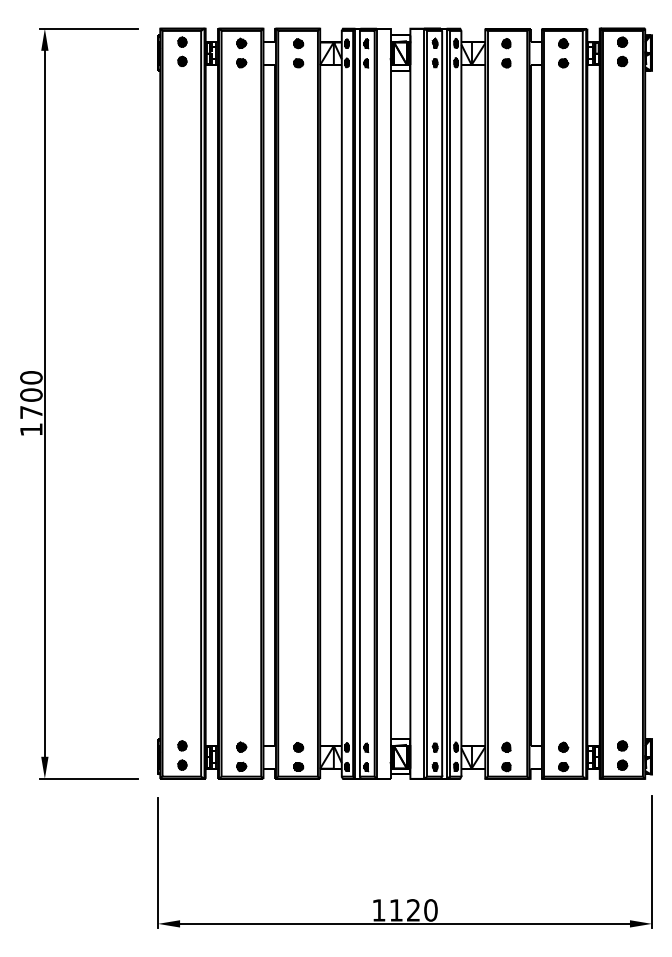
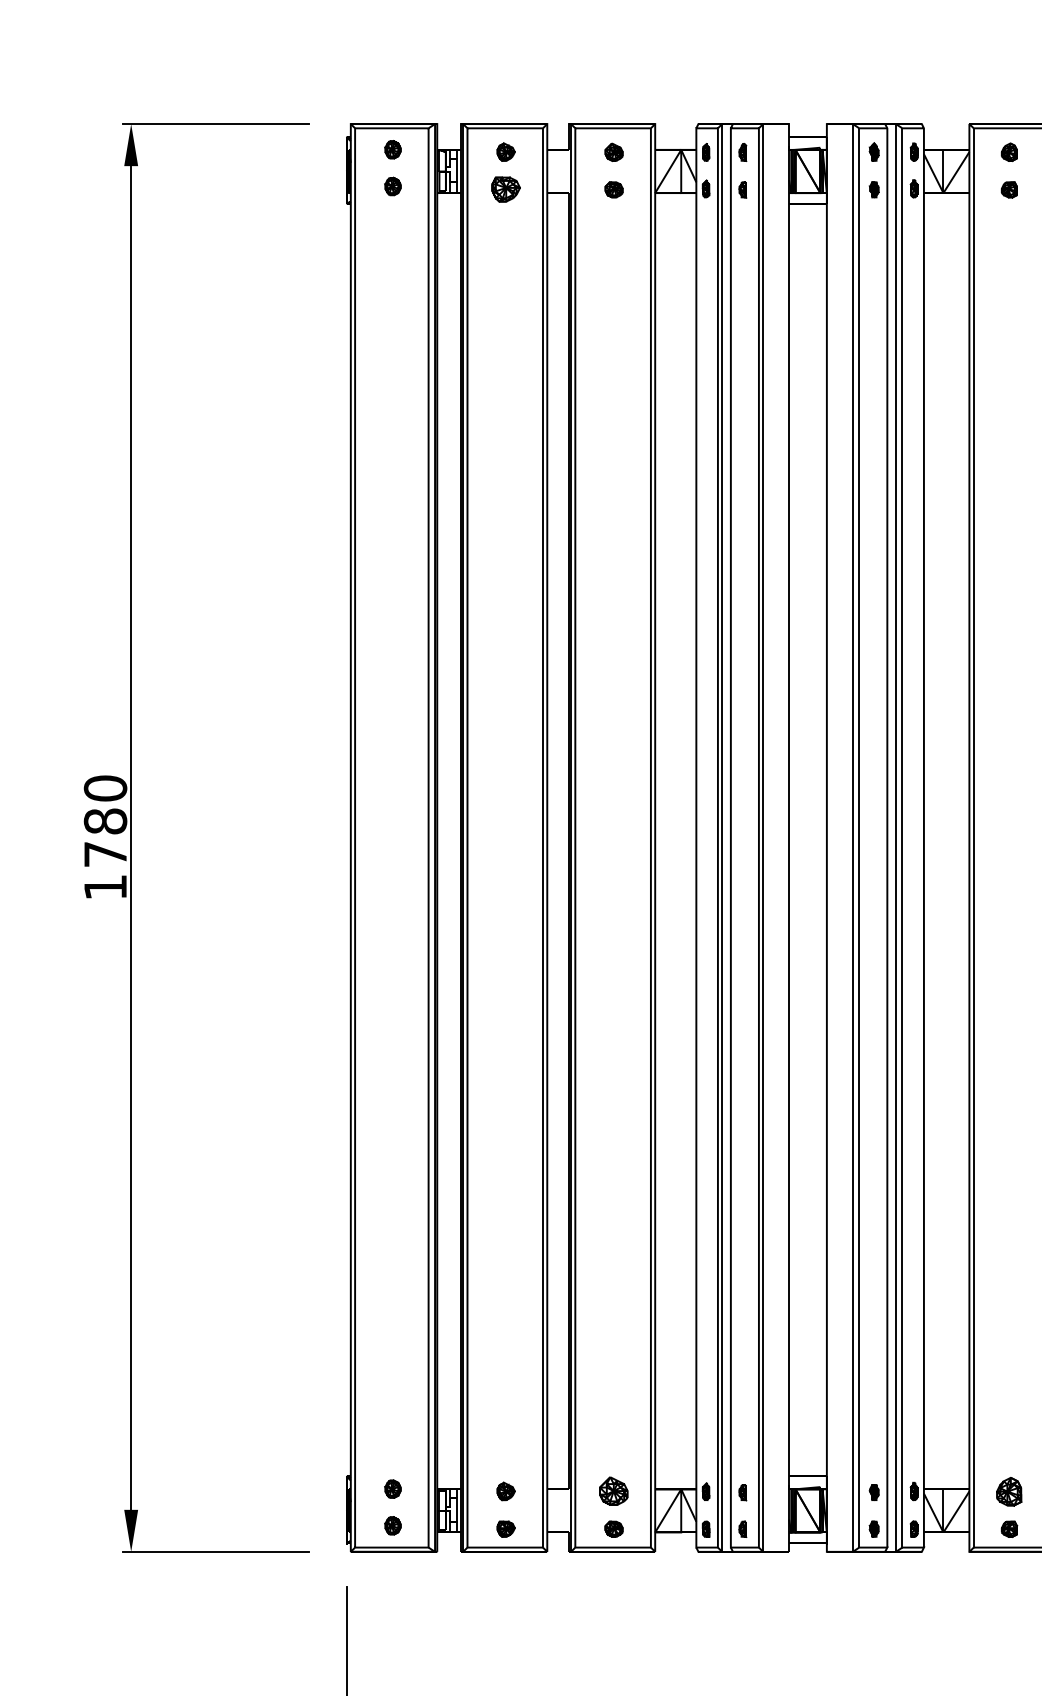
part: (241, 63) -> (505, 190), size x1.6
text: (31, 394) -> (105, 820), 1700 -> 1780
part: (506, 746) -> (1009, 1490), size x1.6
part: (298, 747) -> (613, 1492), size x1.6

